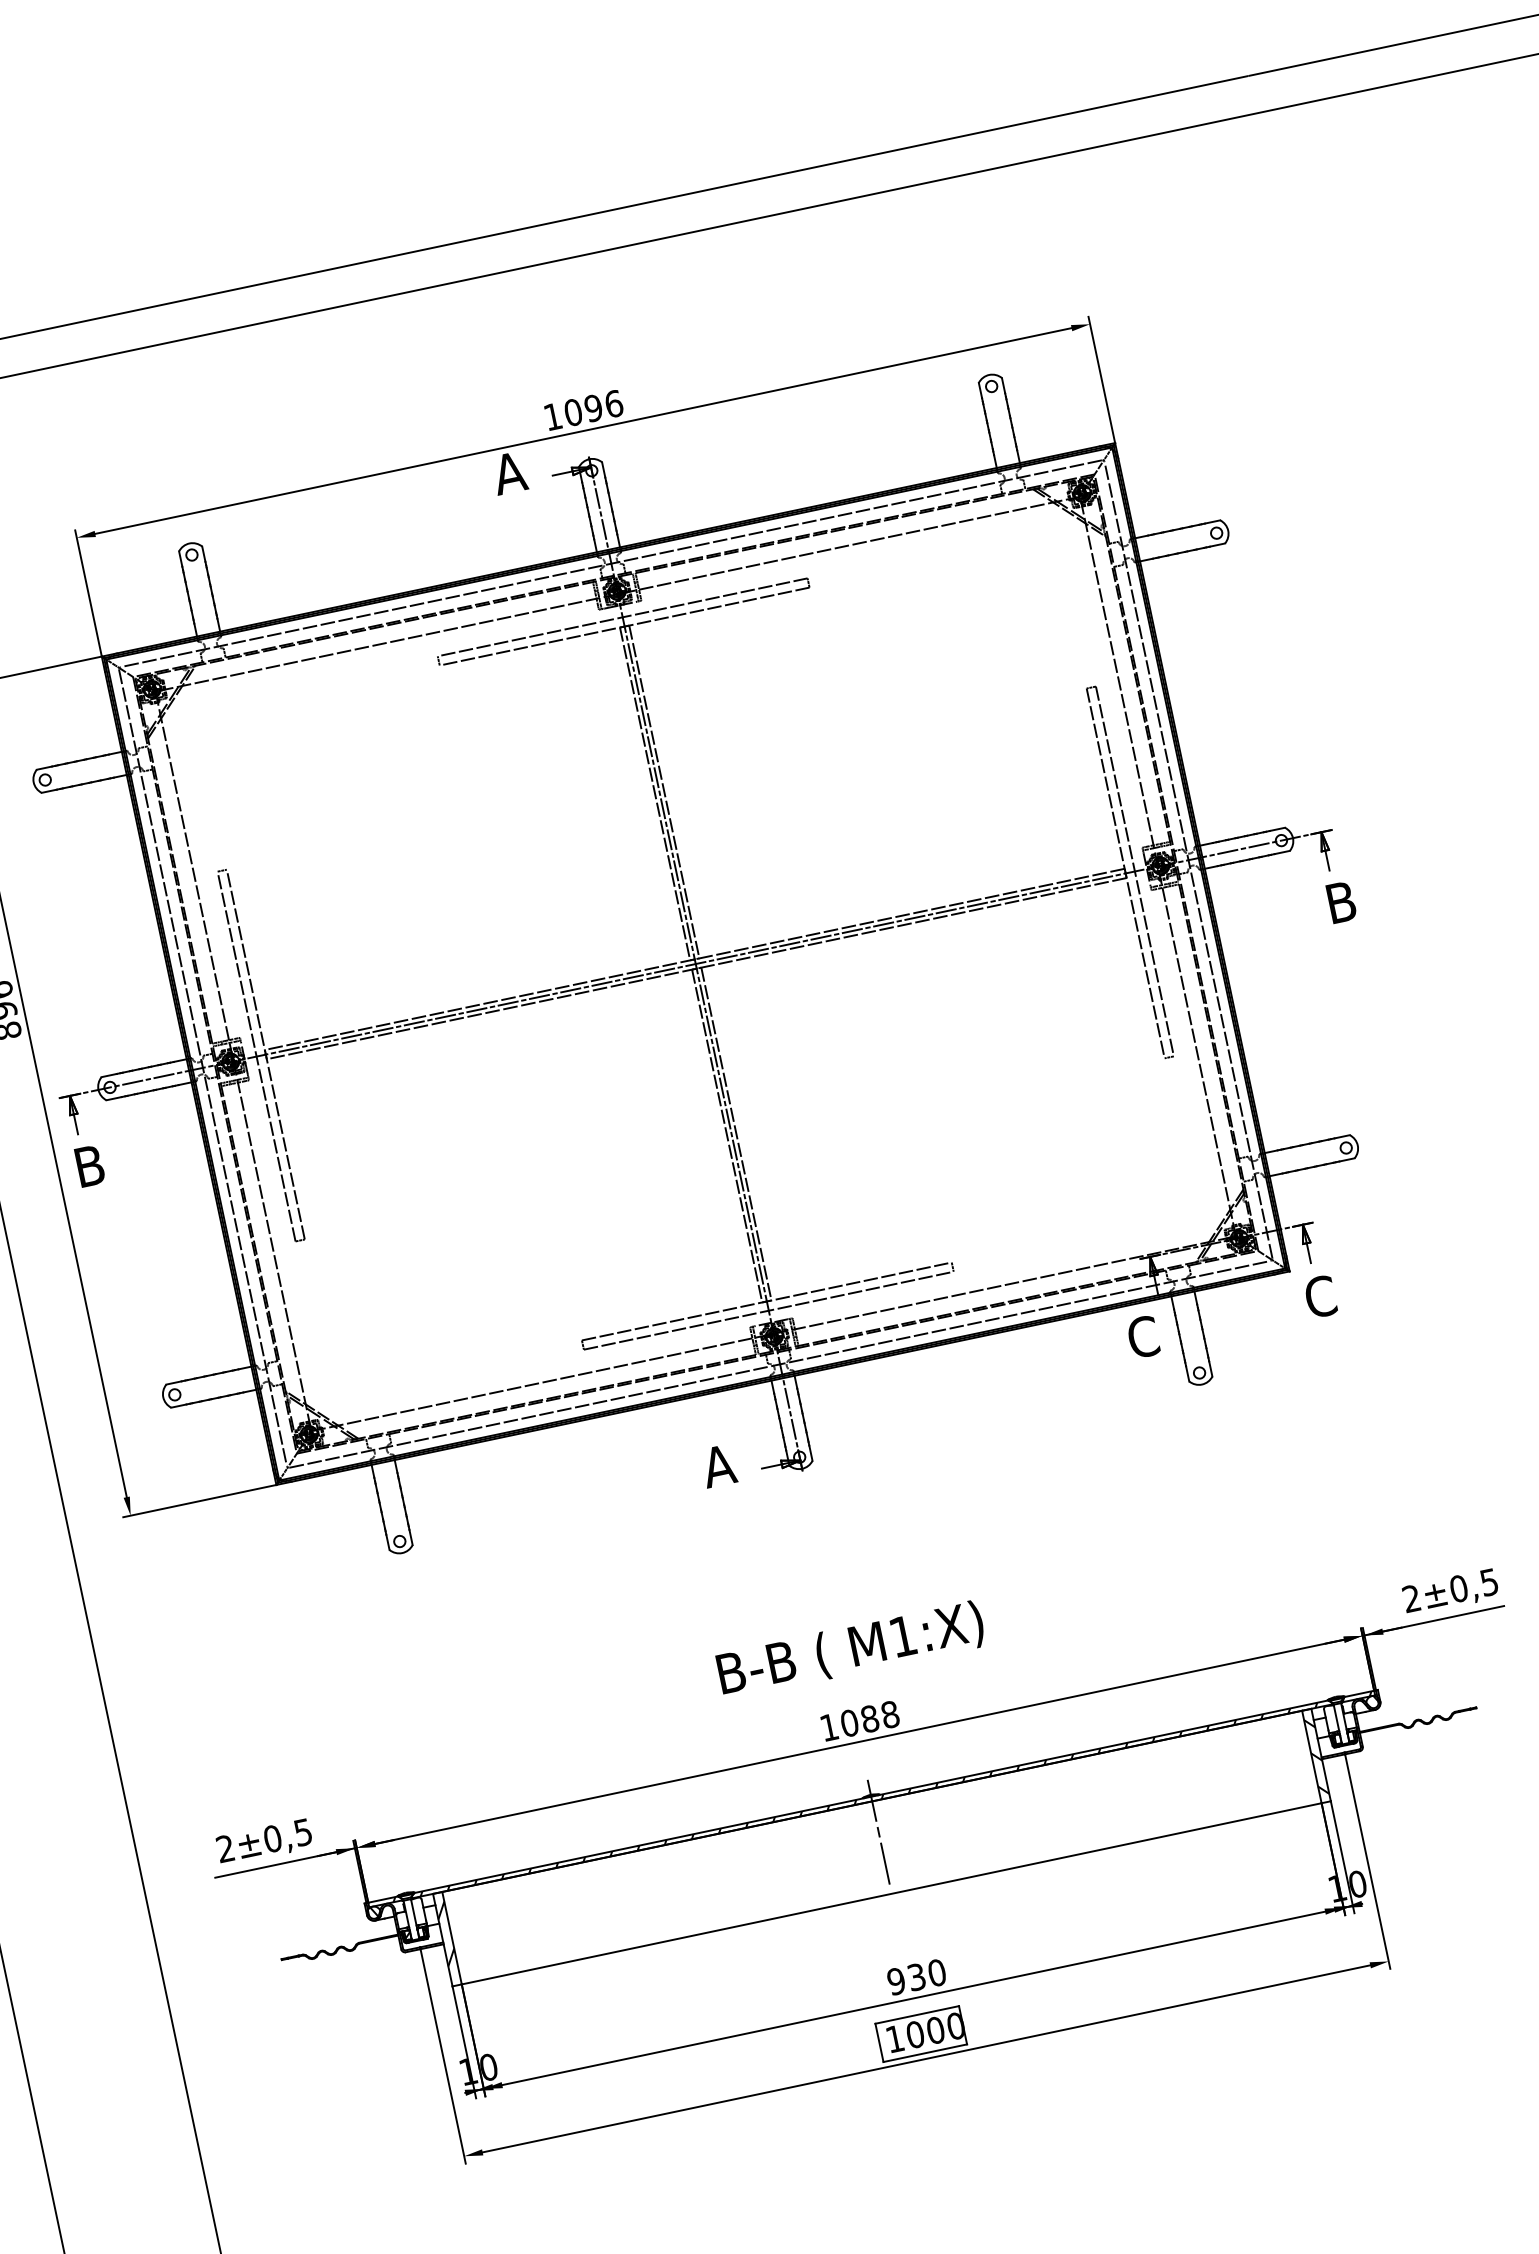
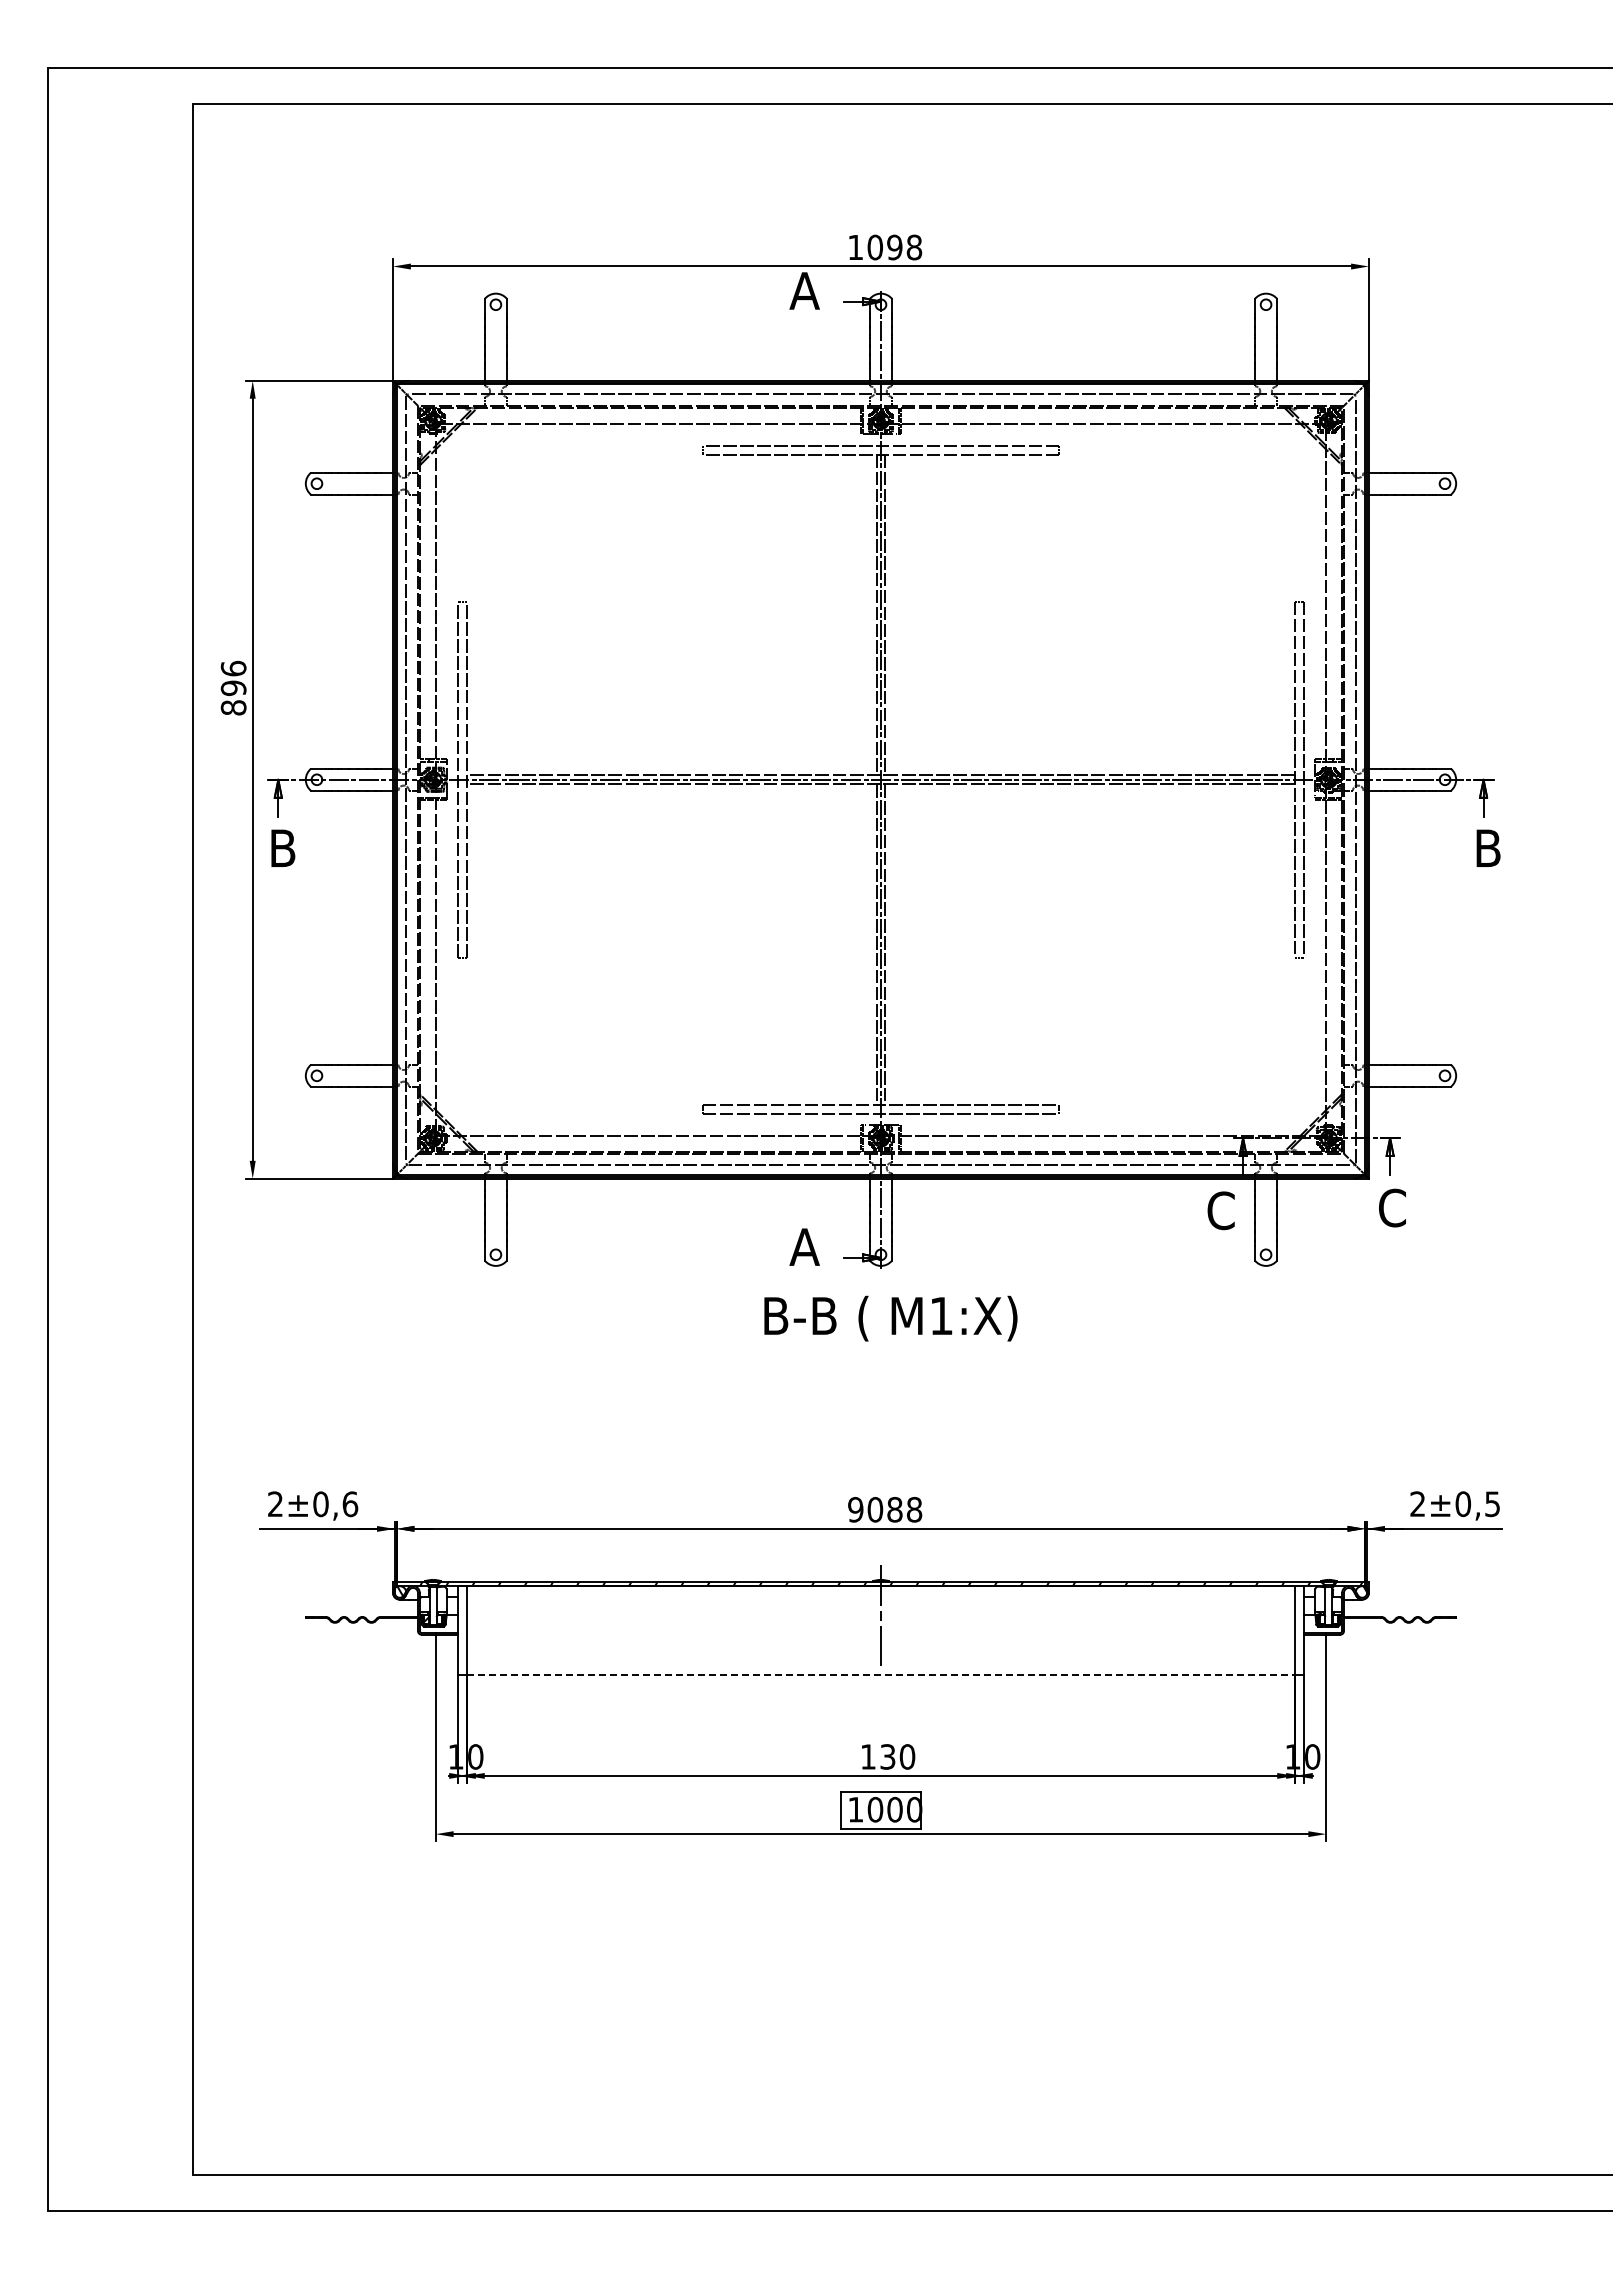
text: (614, 403) -> (914, 247), 1096 -> 1098
text: (850, 1650) -> (890, 1318), moved
text: (828, 1727) -> (855, 1509), 1088 -> 9088
hatch: (1316, 1756) -> (1299, 1631), removed
text: (303, 1832) -> (350, 1504), ±0,5 -> ±0,6
line: (892, 1894) -> (881, 1675), solid -> dashed
hatch: (446, 1933) -> (462, 1625), removed
text: (895, 1981) -> (867, 1756), 930 -> 130

